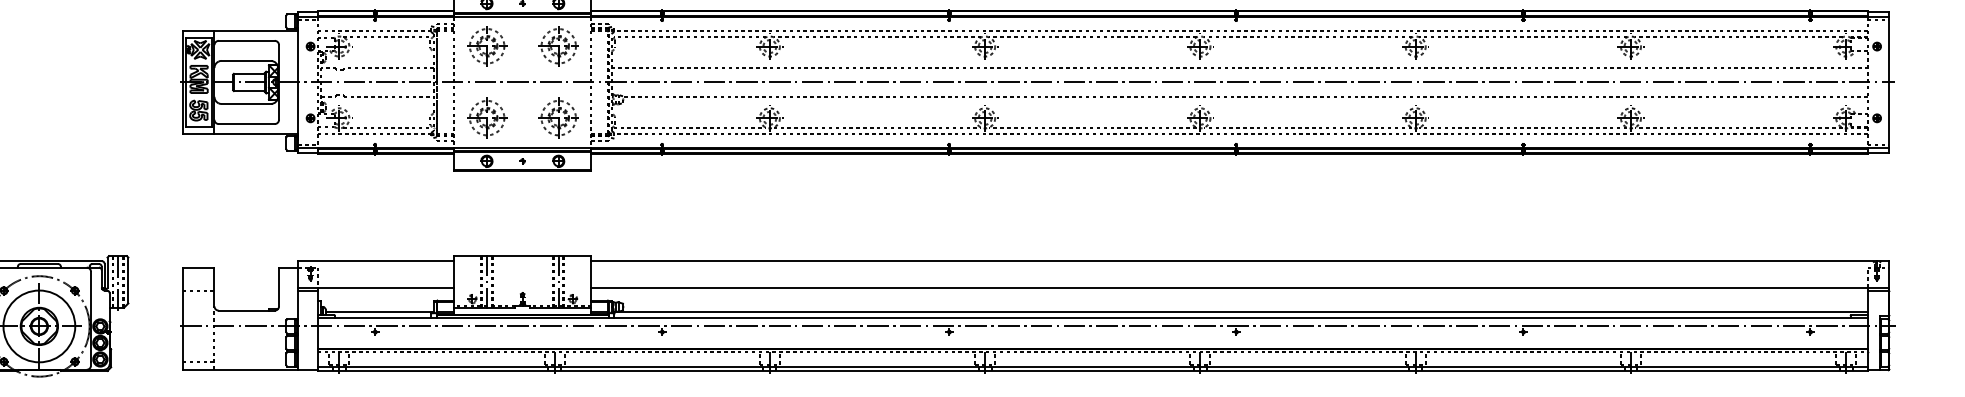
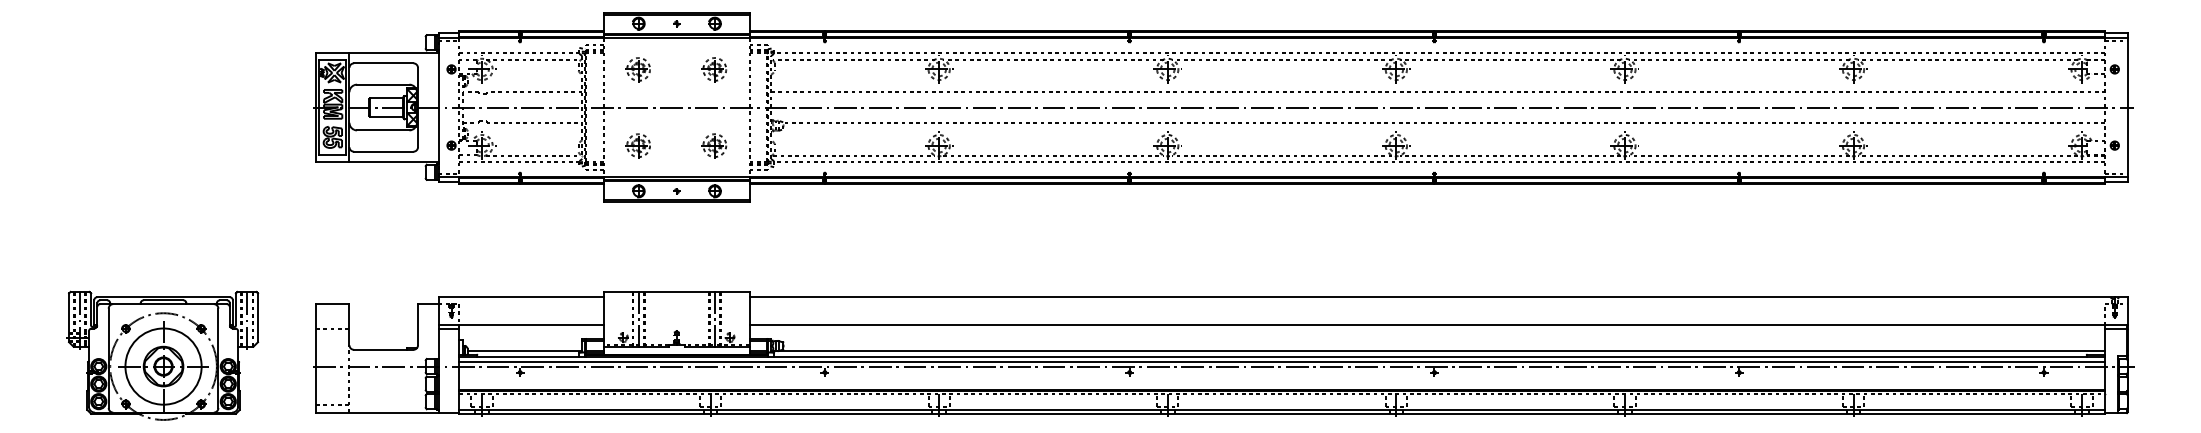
part: (485, 46) -> (637, 69), size x0.62
part: (558, 46) -> (714, 69), size x0.62
part: (485, 118) -> (637, 145), size x0.62
part: (558, 118) -> (714, 145), size x0.62
line: (1092, 322) -> (1281, 362), added

